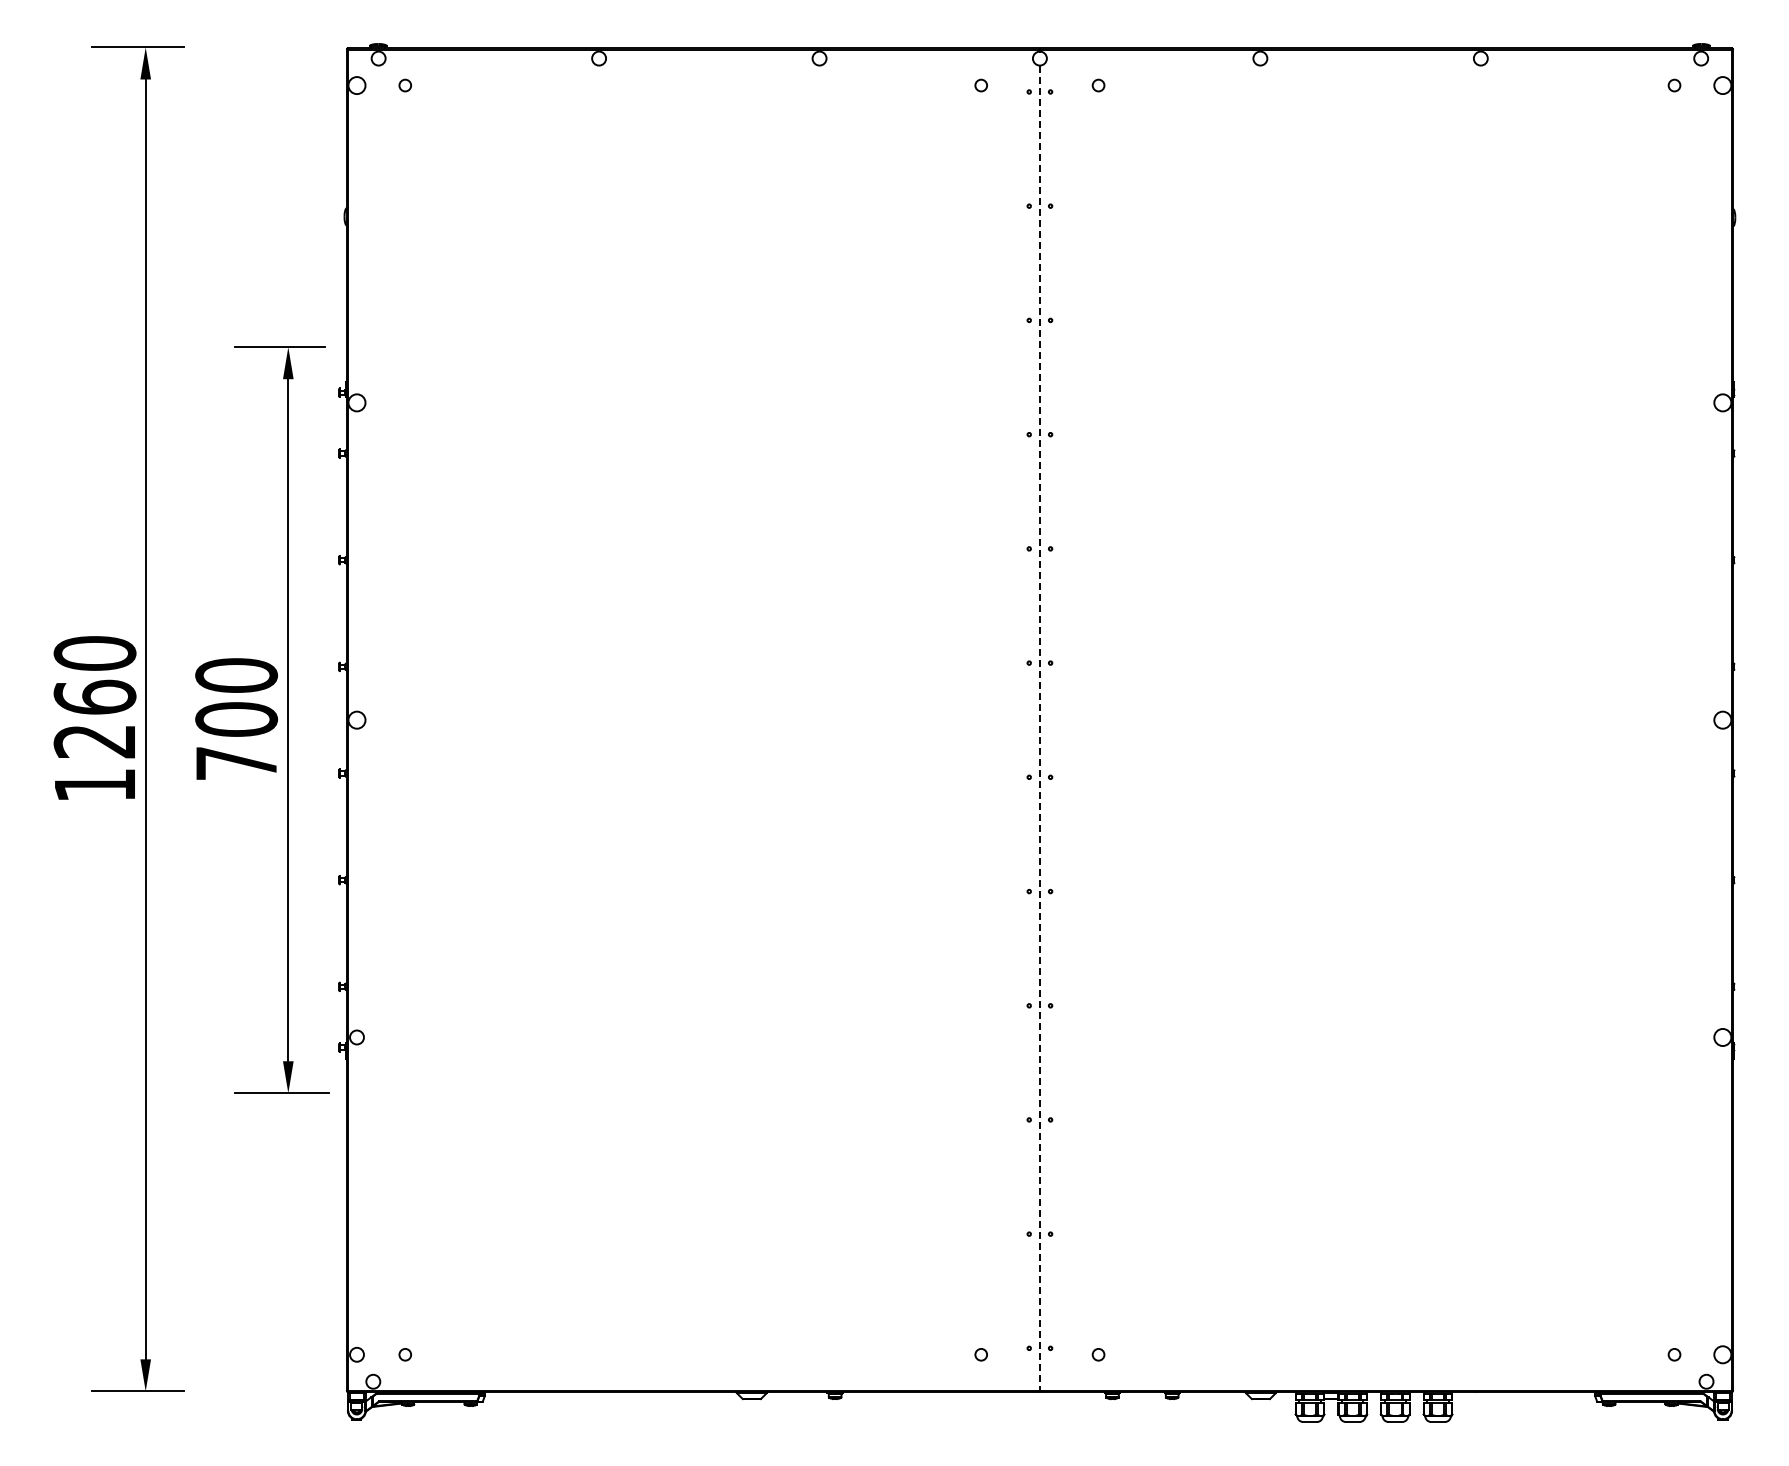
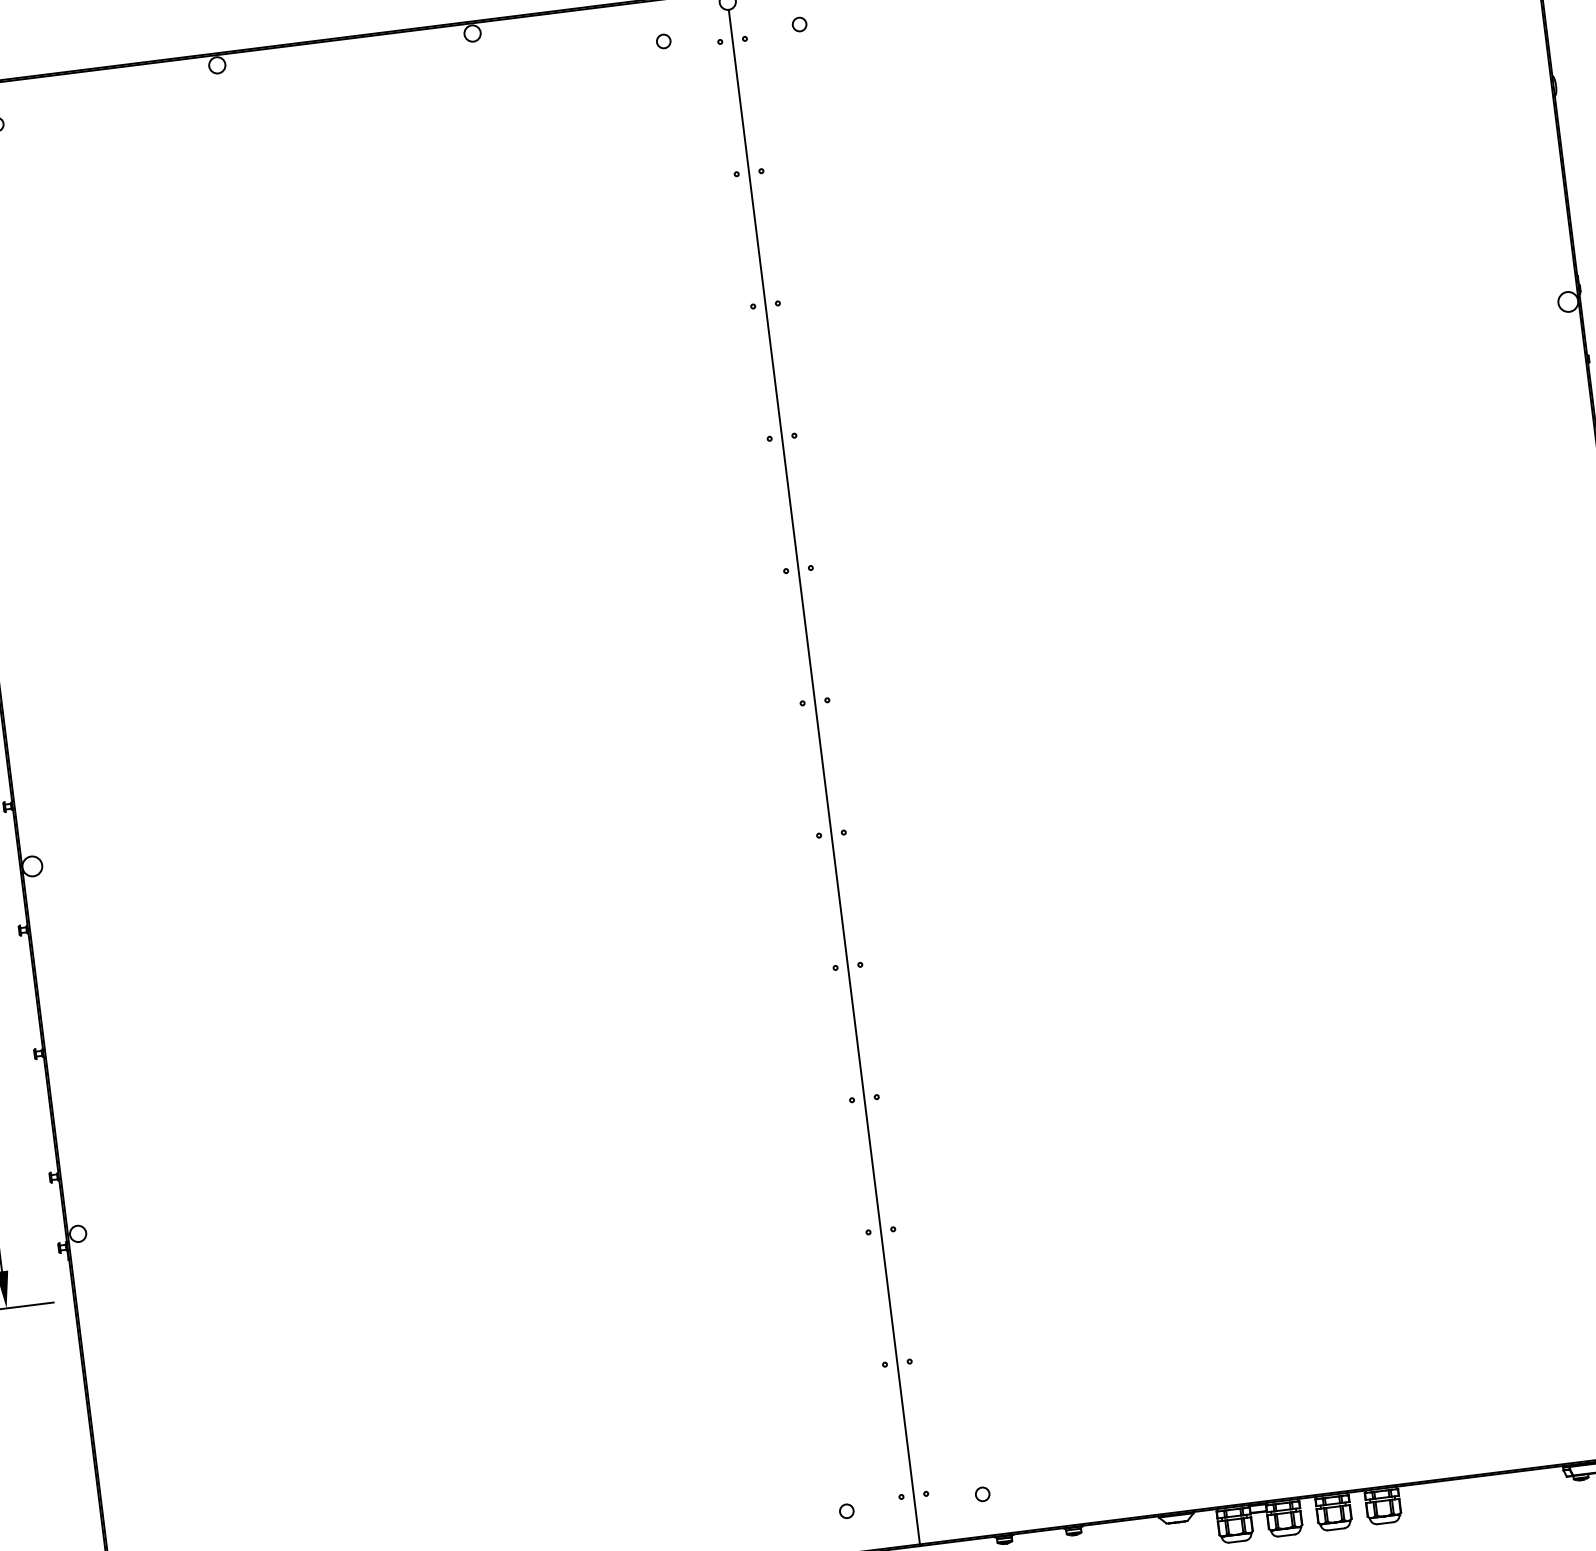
line: (1039, 728) -> (823, 777), dashed -> solid

